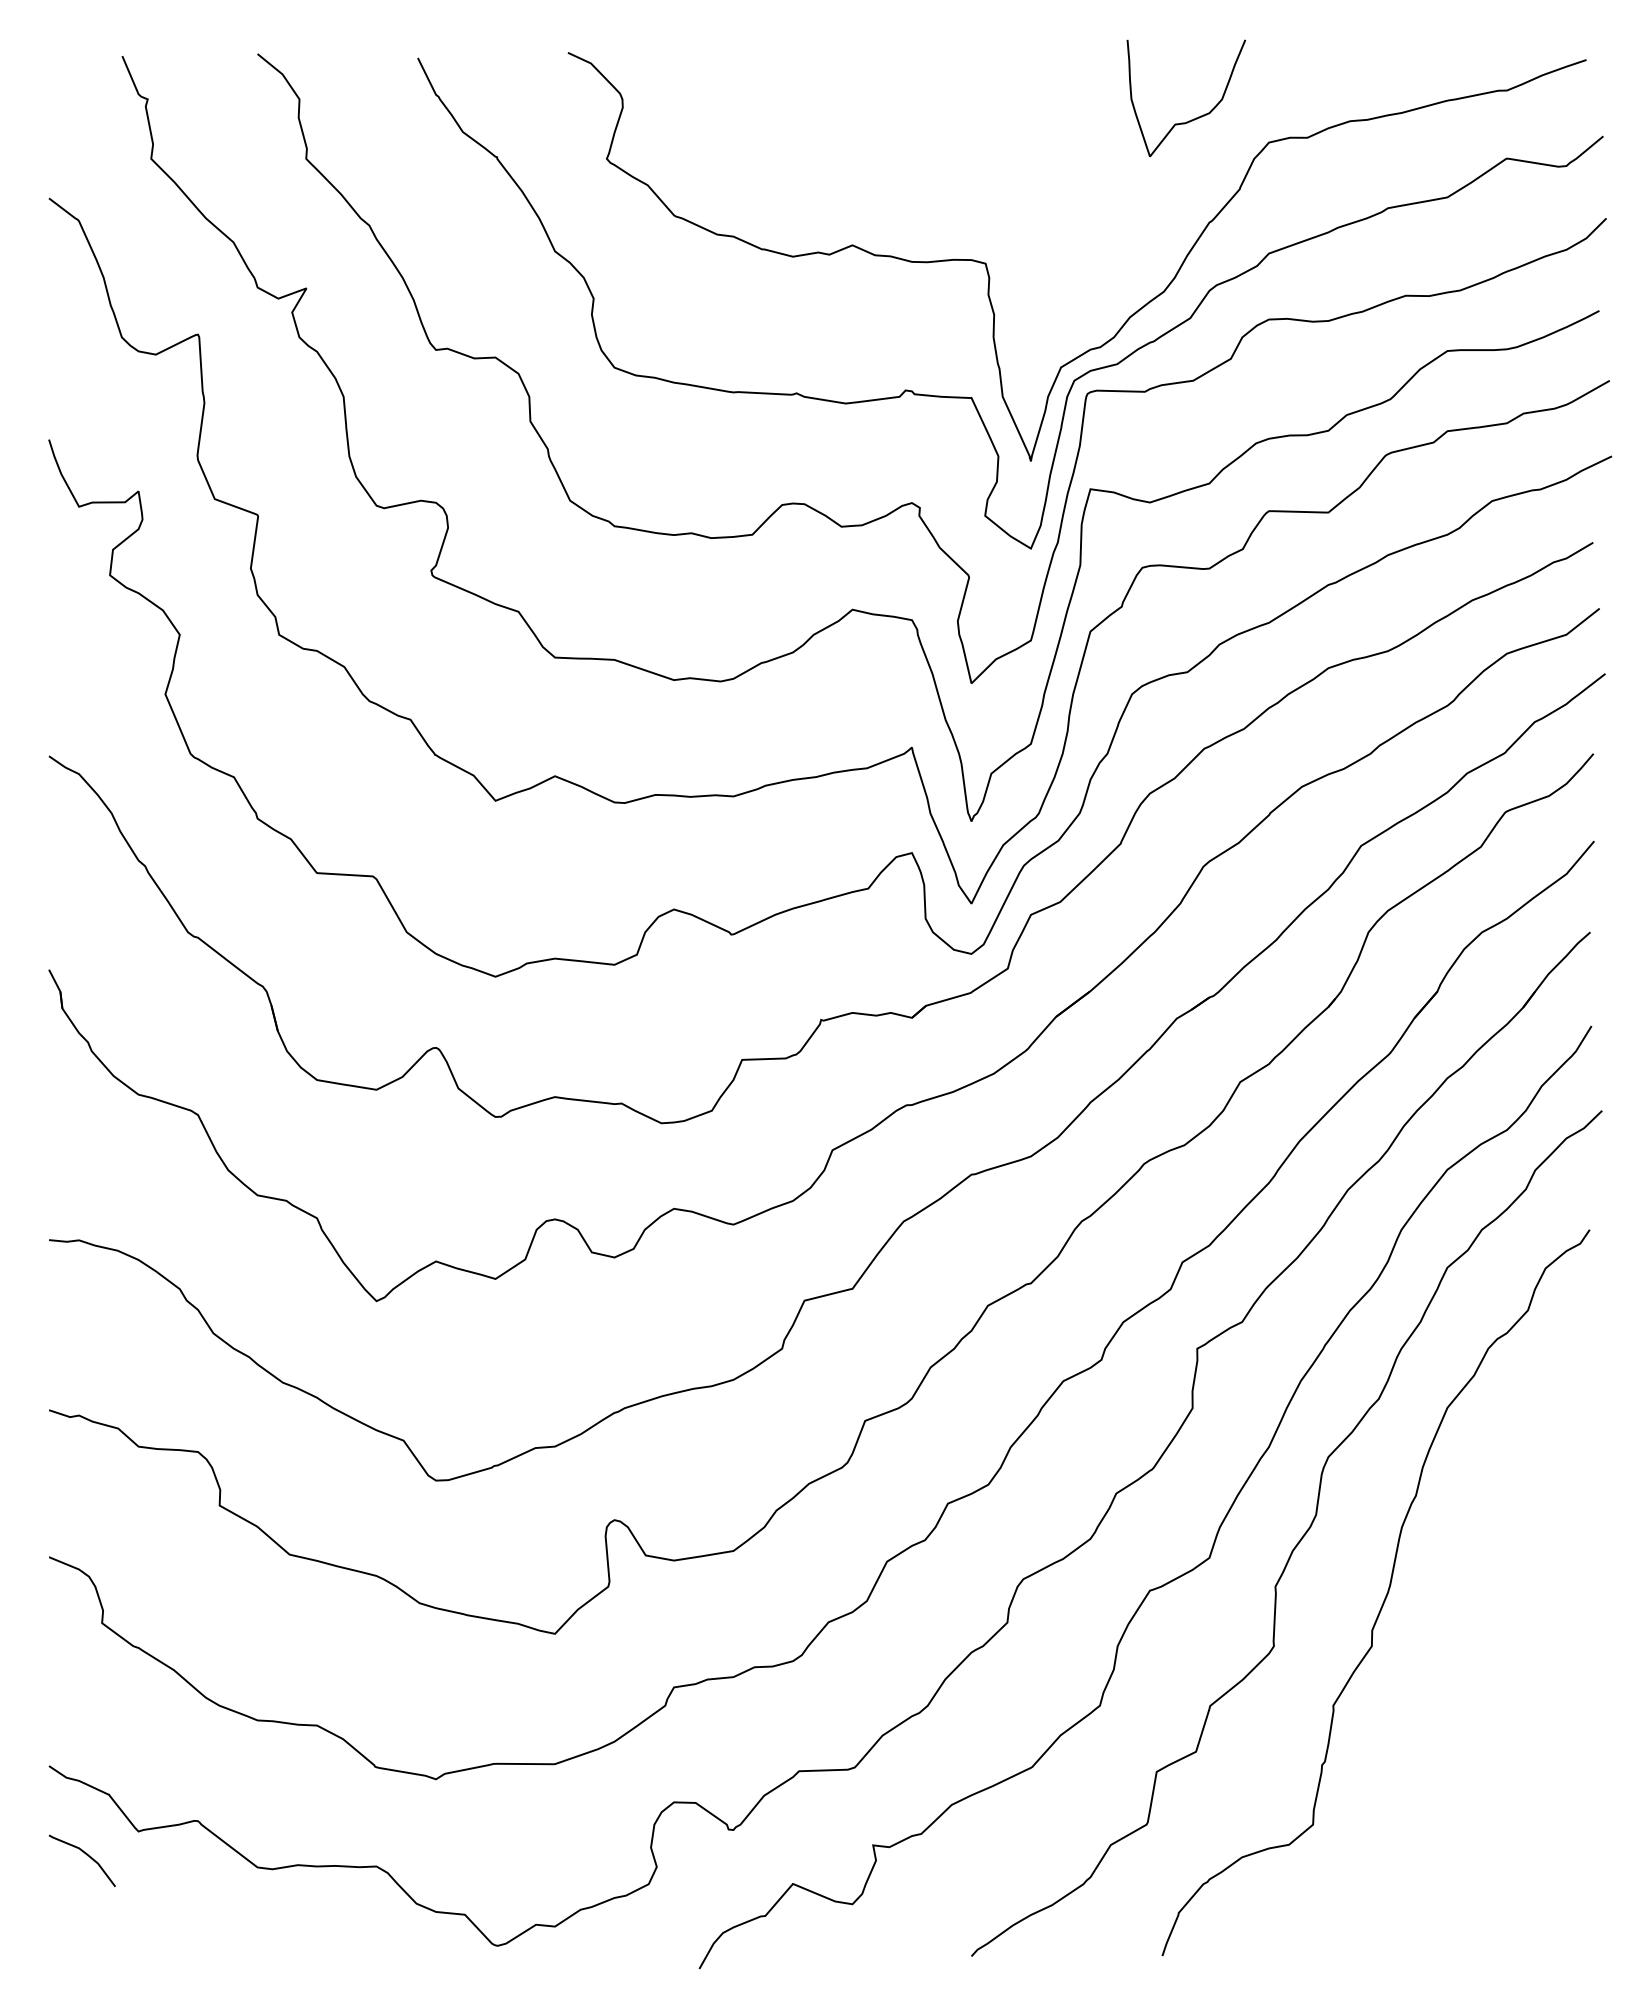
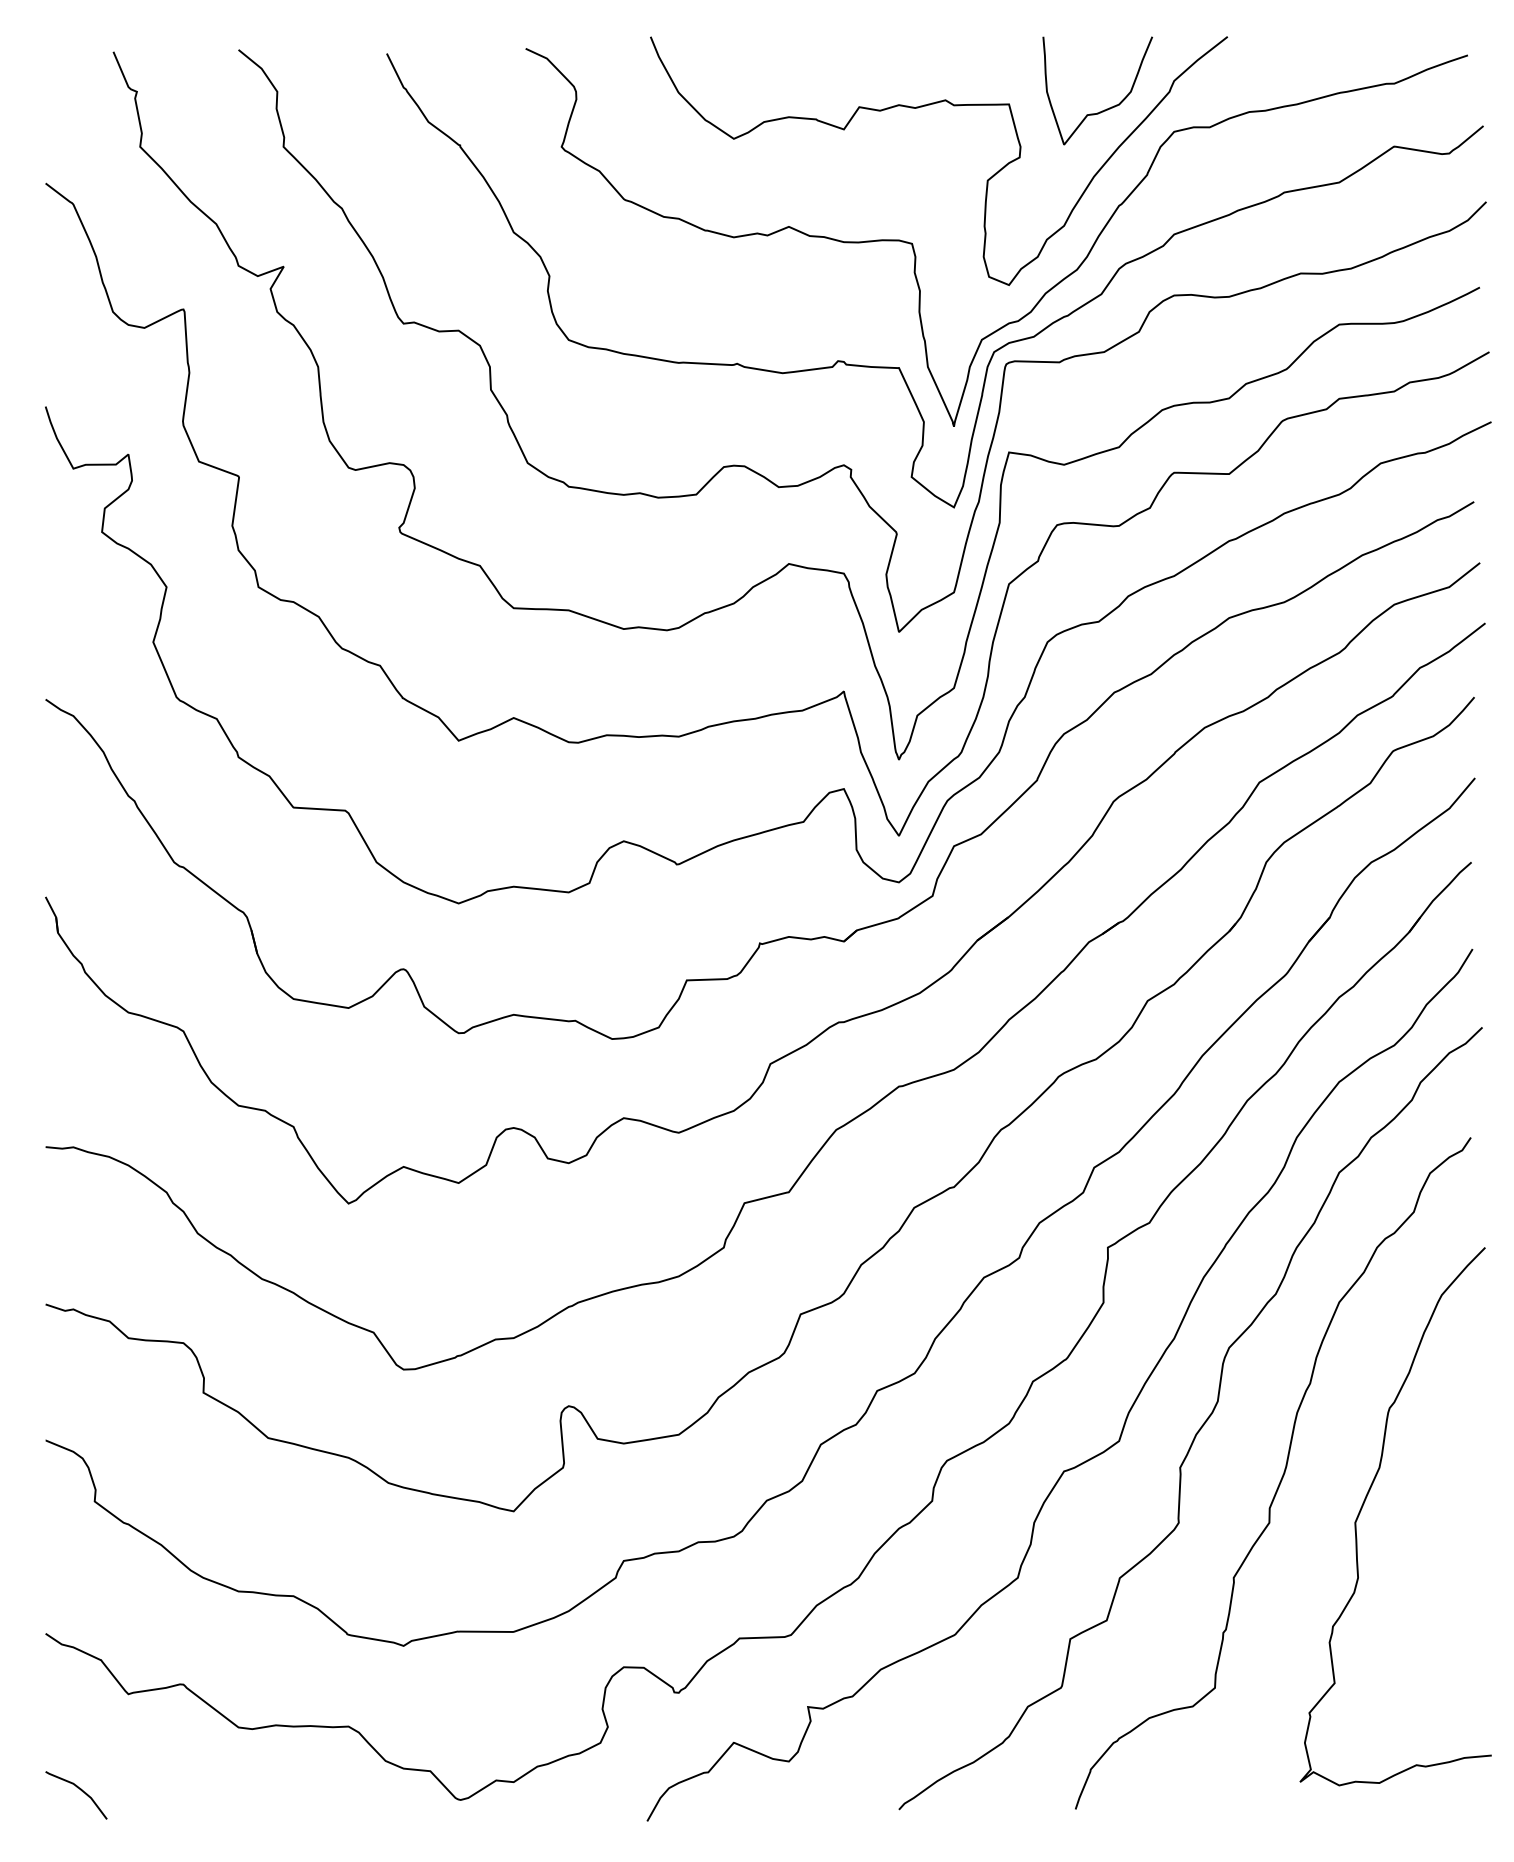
curve: (1066, 194) -> (986, 179), added
curve: (1474, 1626) -> (1364, 1504), added
curve: (86, 1855) -> (80, 1790), moved

